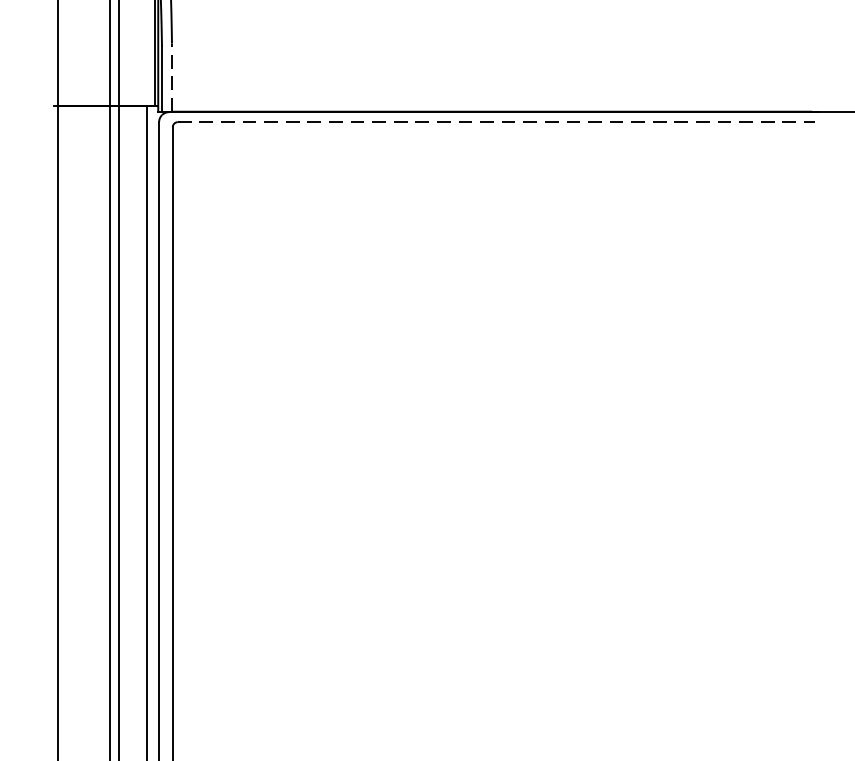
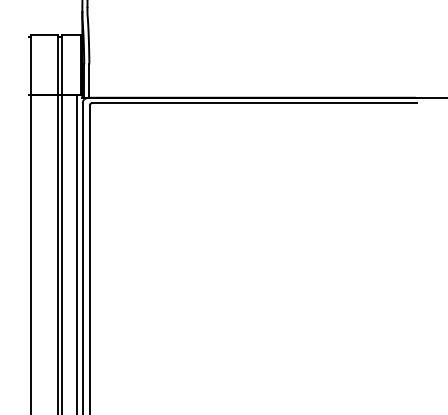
line: (172, 79) -> (89, 81), dashed -> solid
line: (498, 122) -> (255, 103), dashed -> solid

